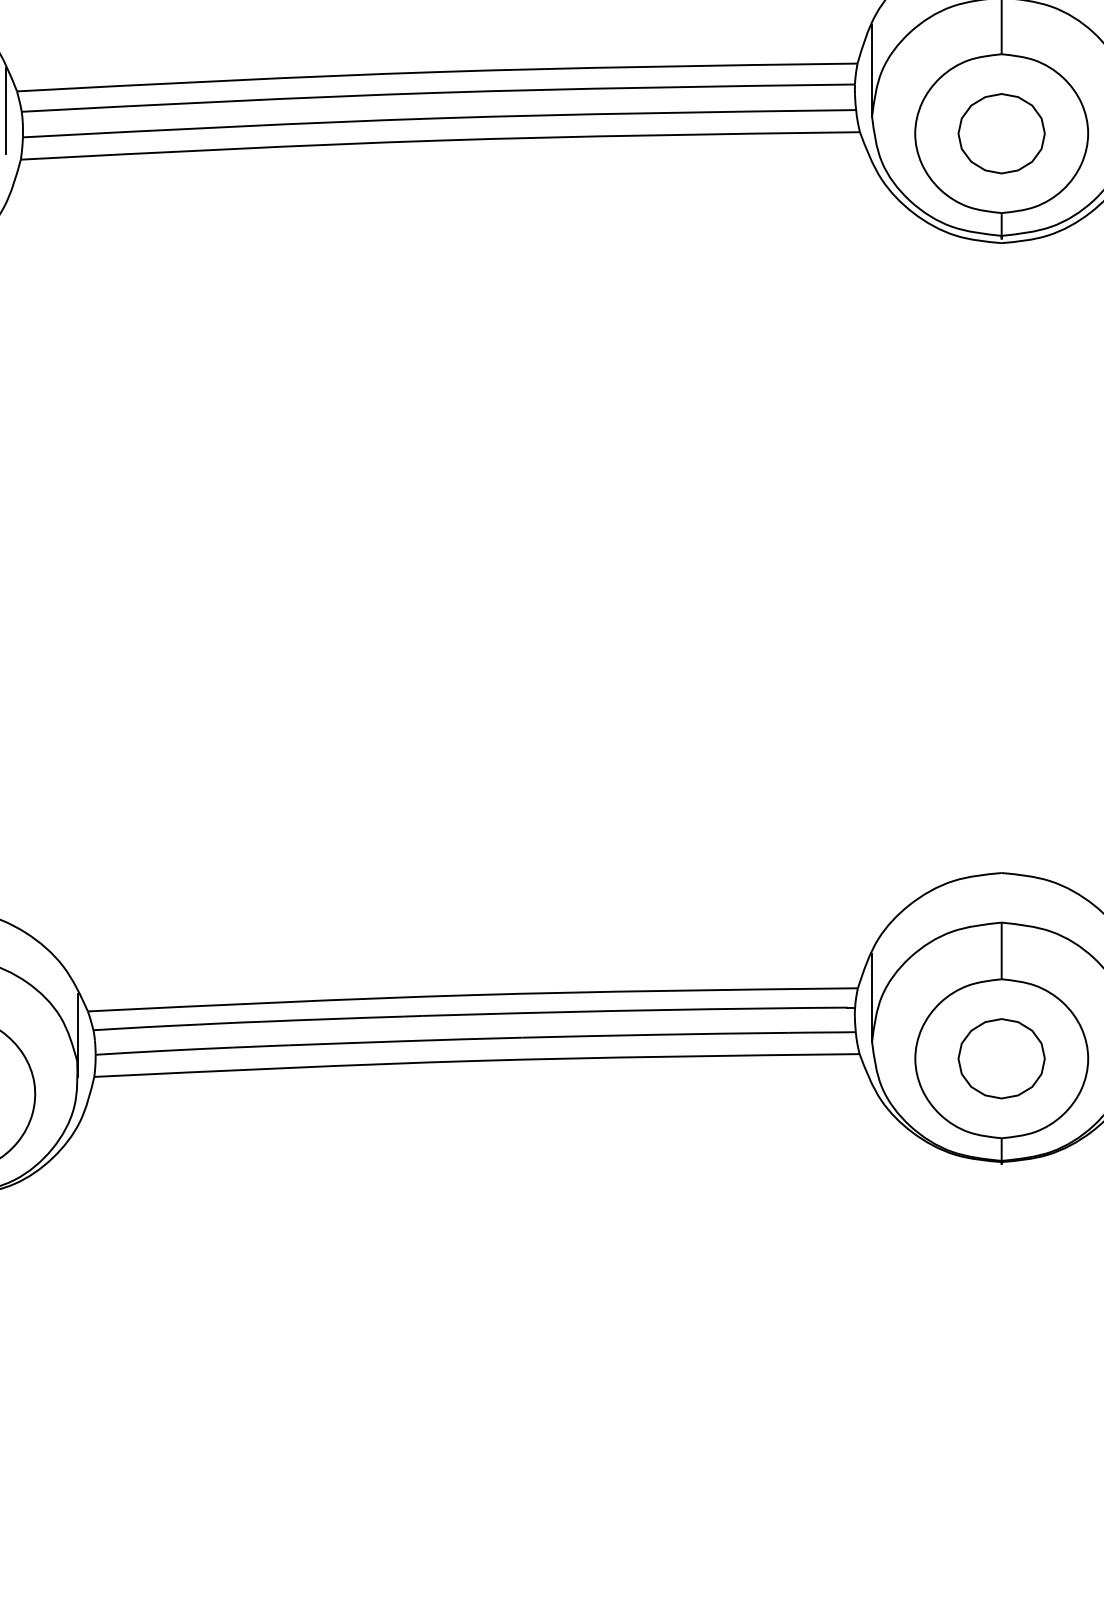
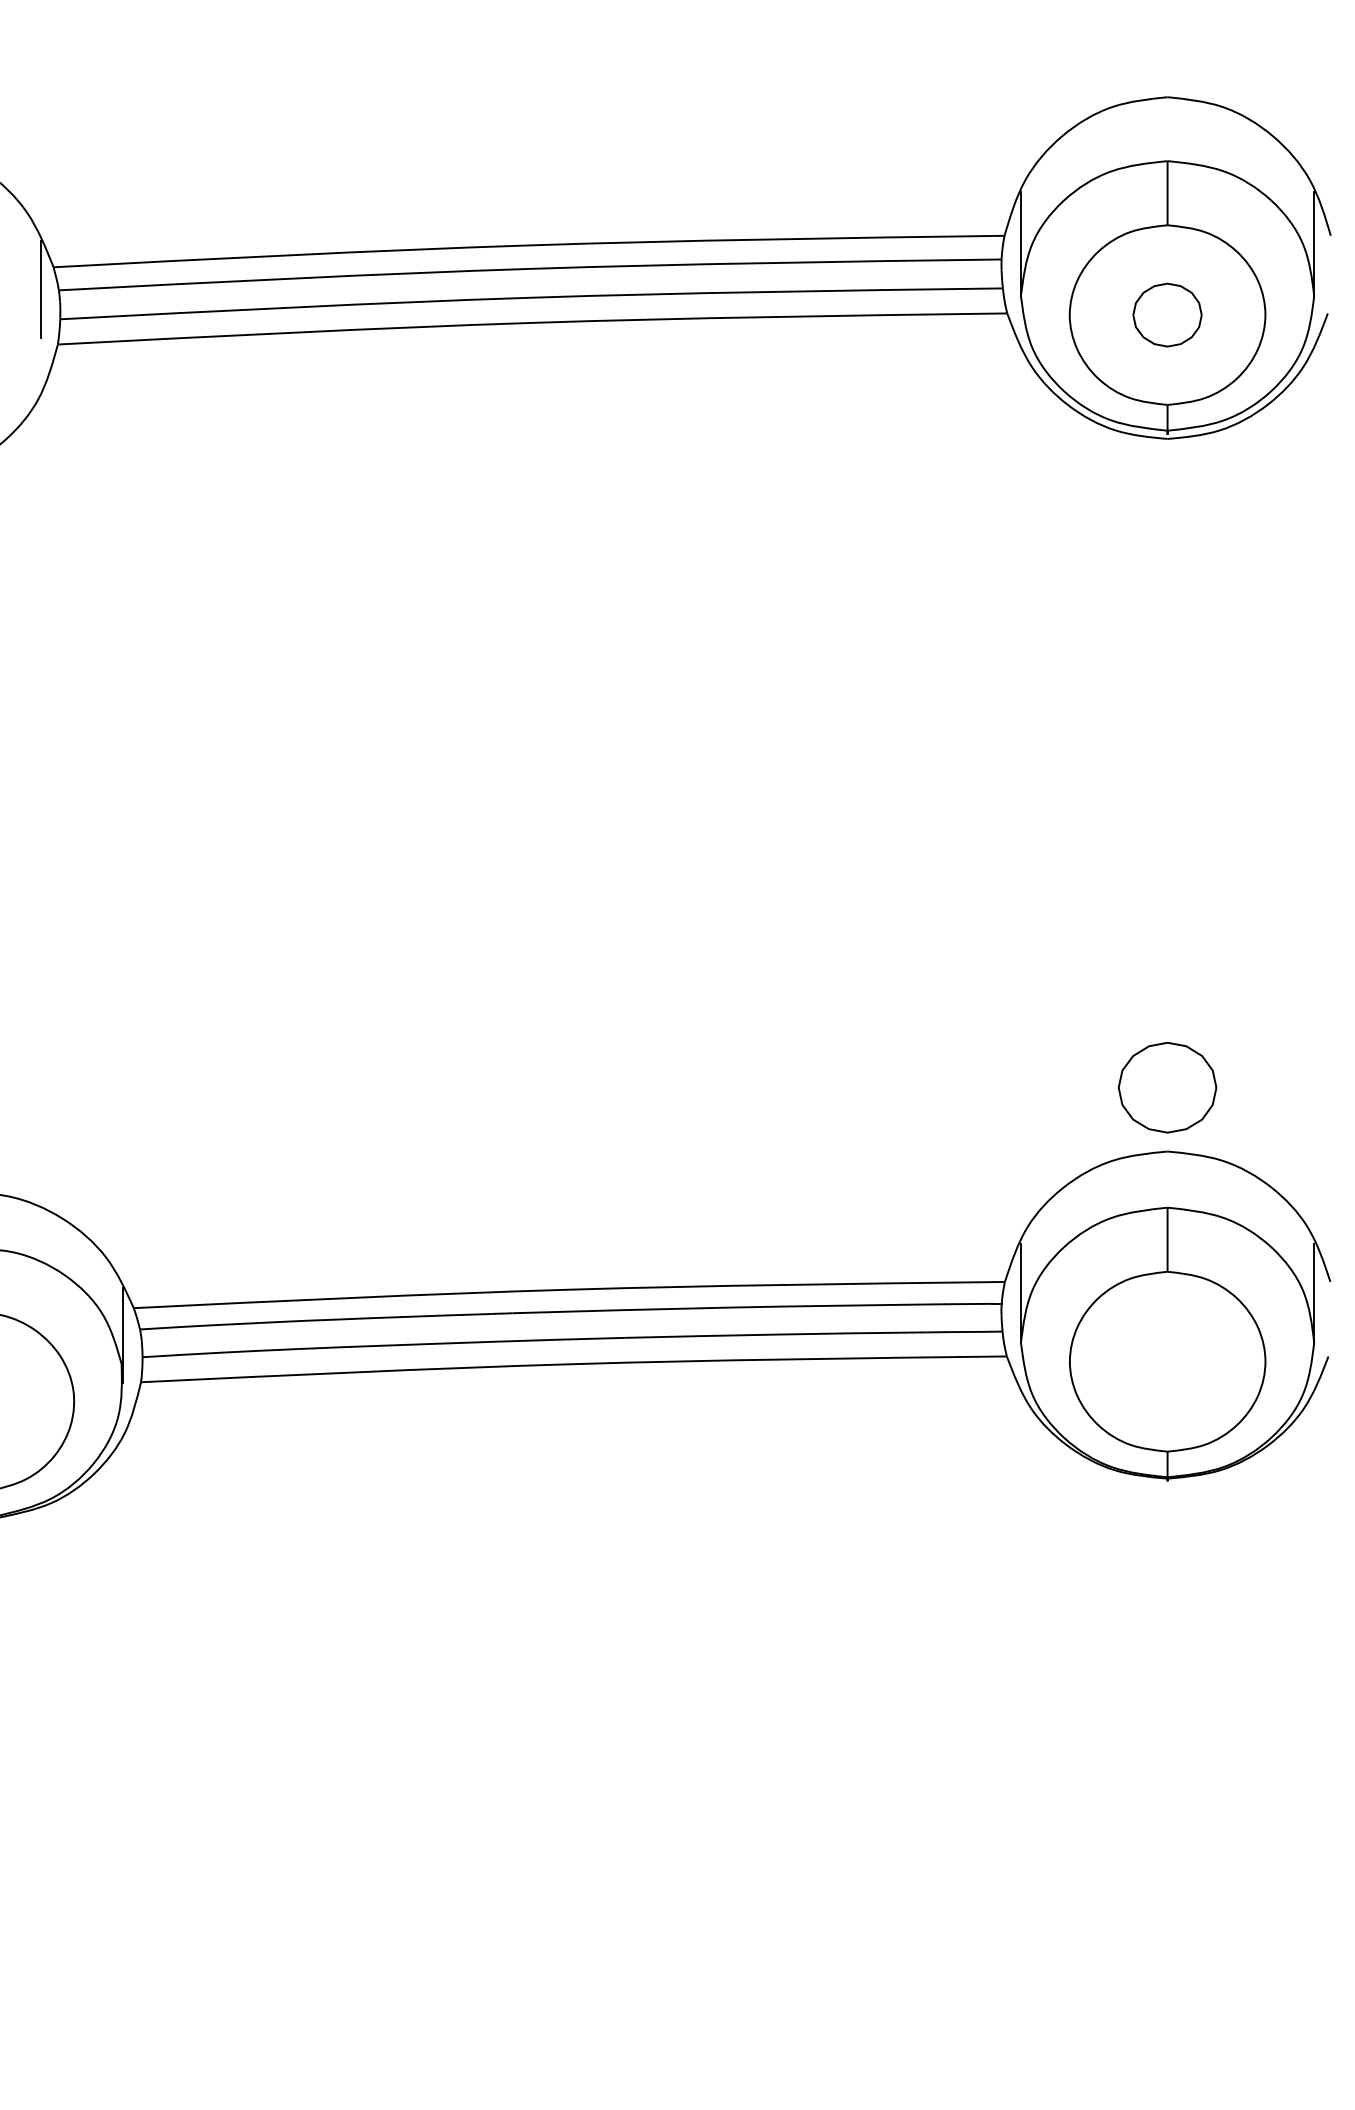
part: (1001, 133) -> (1167, 314), size x0.7
part: (1001, 1058) -> (1167, 1087), moved

